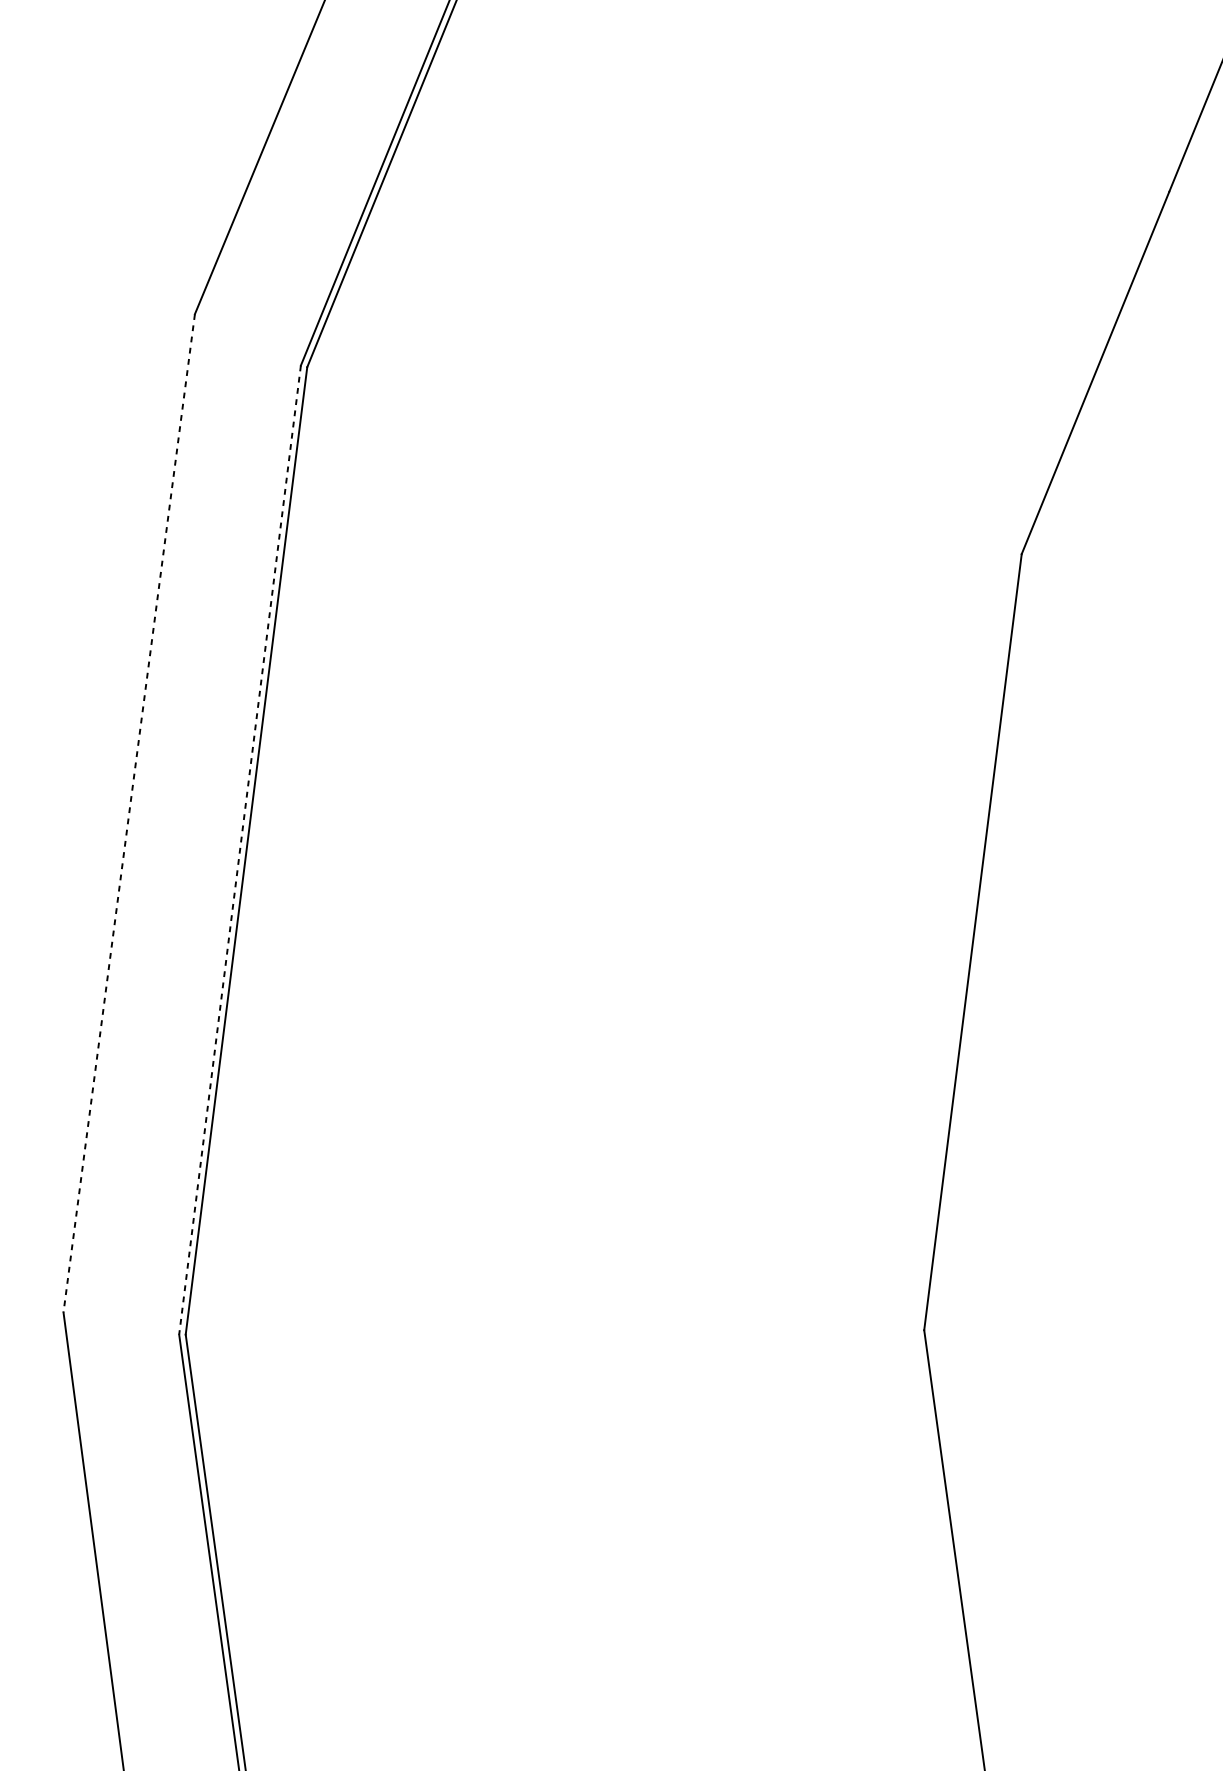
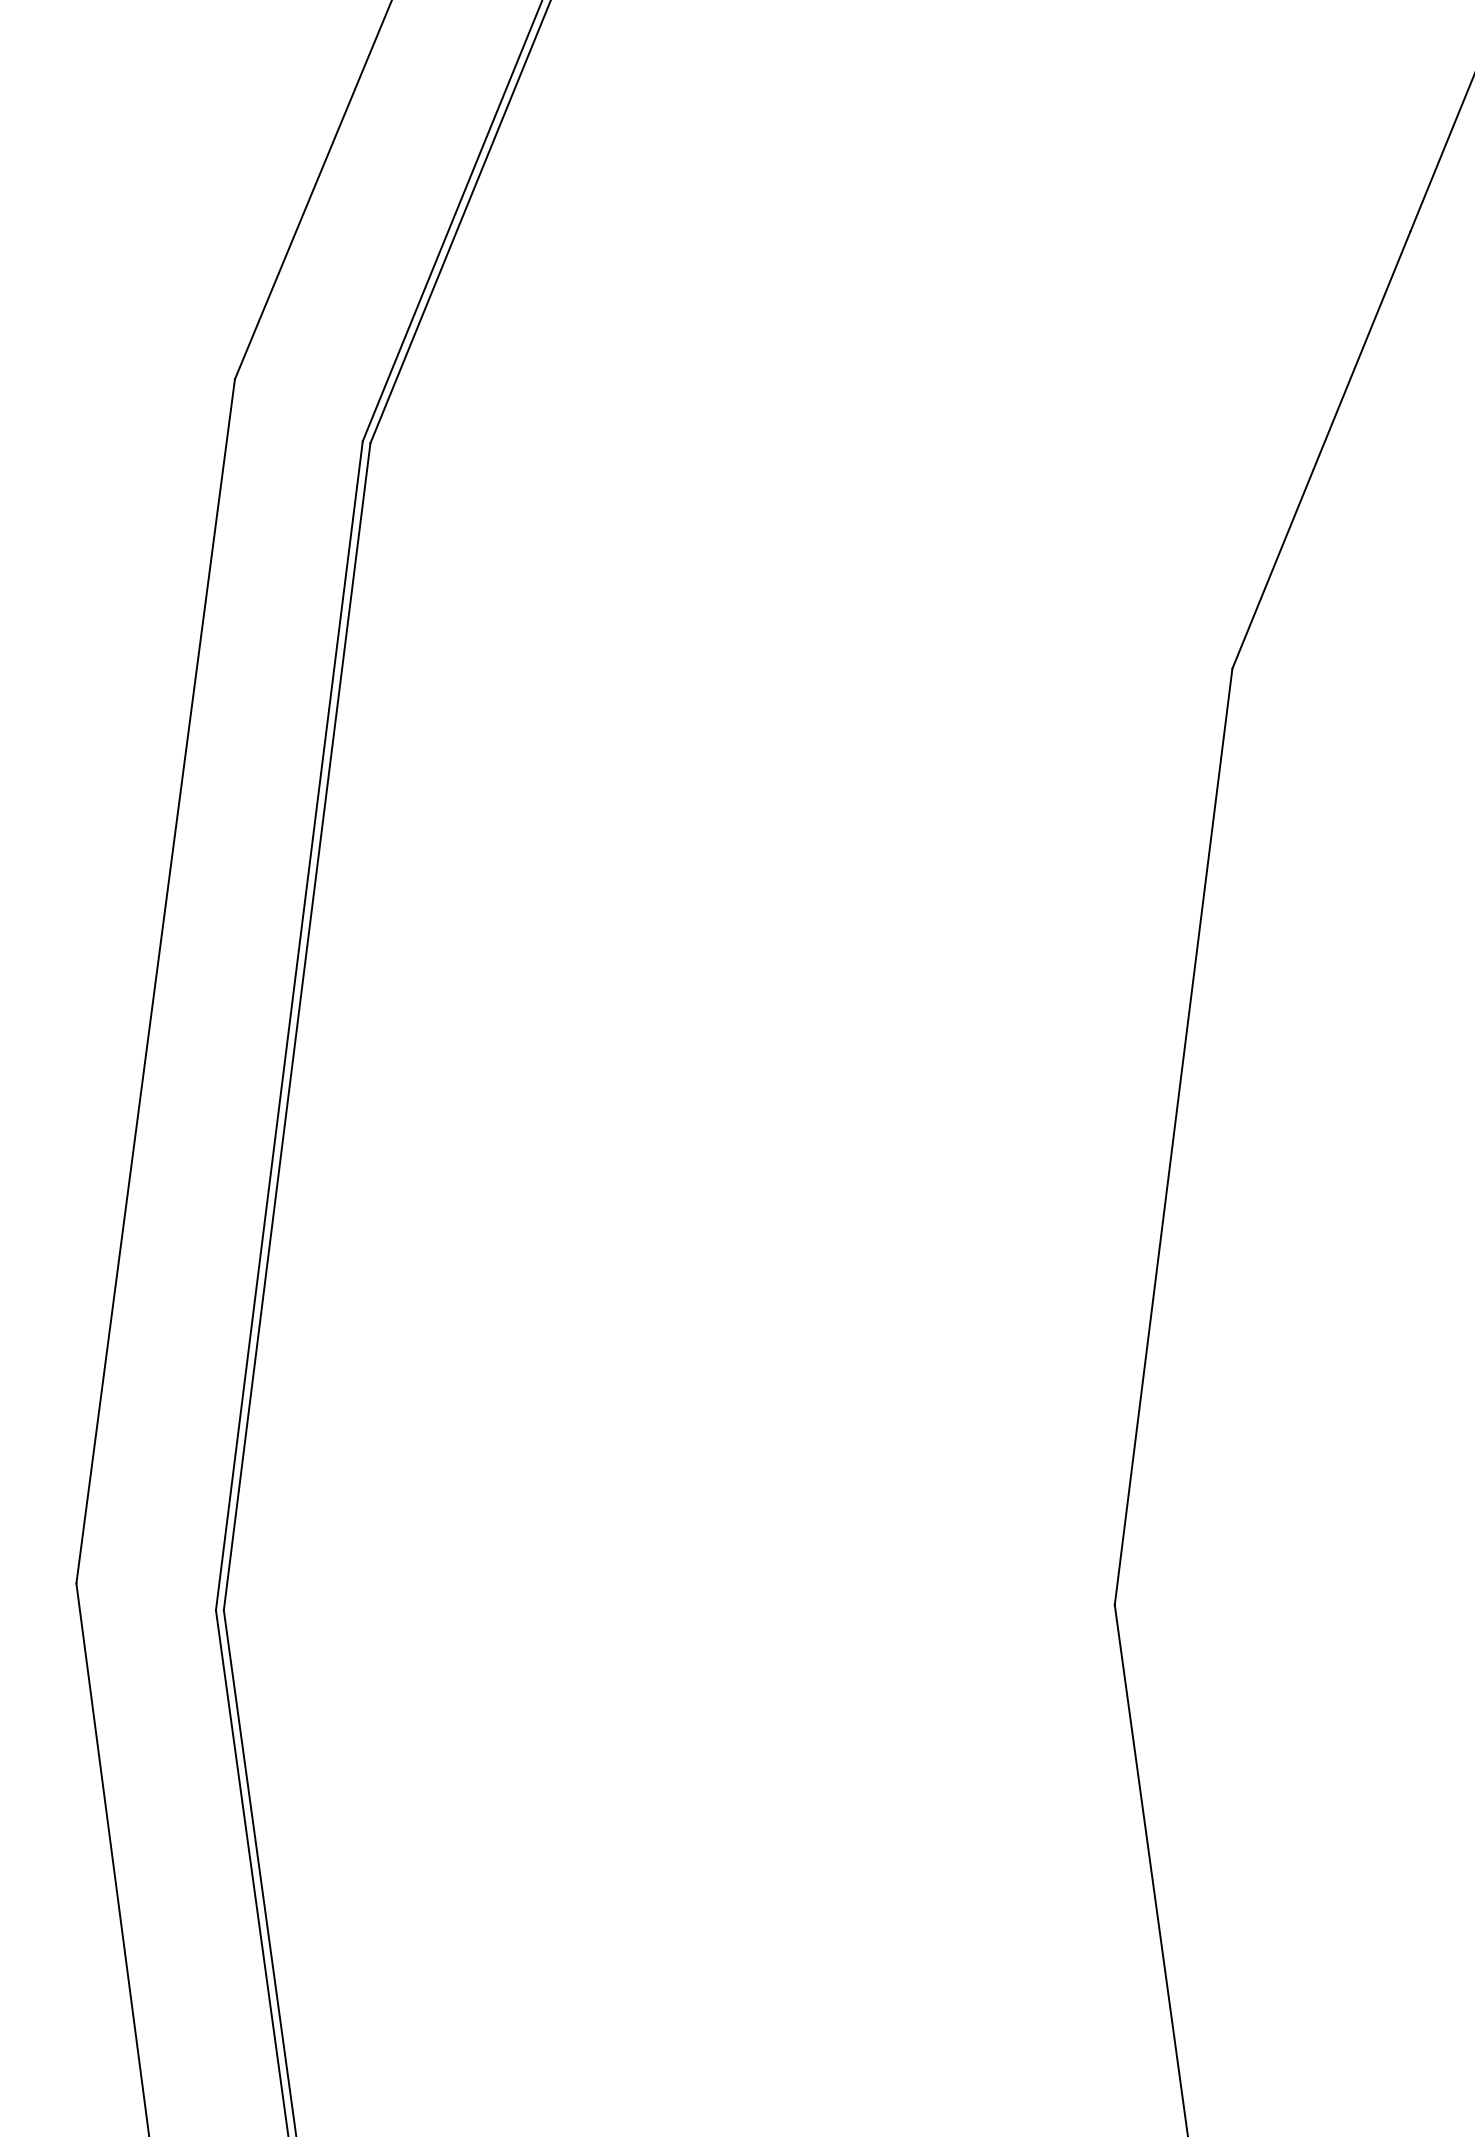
line: (129, 813) -> (155, 981), dashed -> solid
line: (240, 850) -> (289, 1026), dashed -> solid

